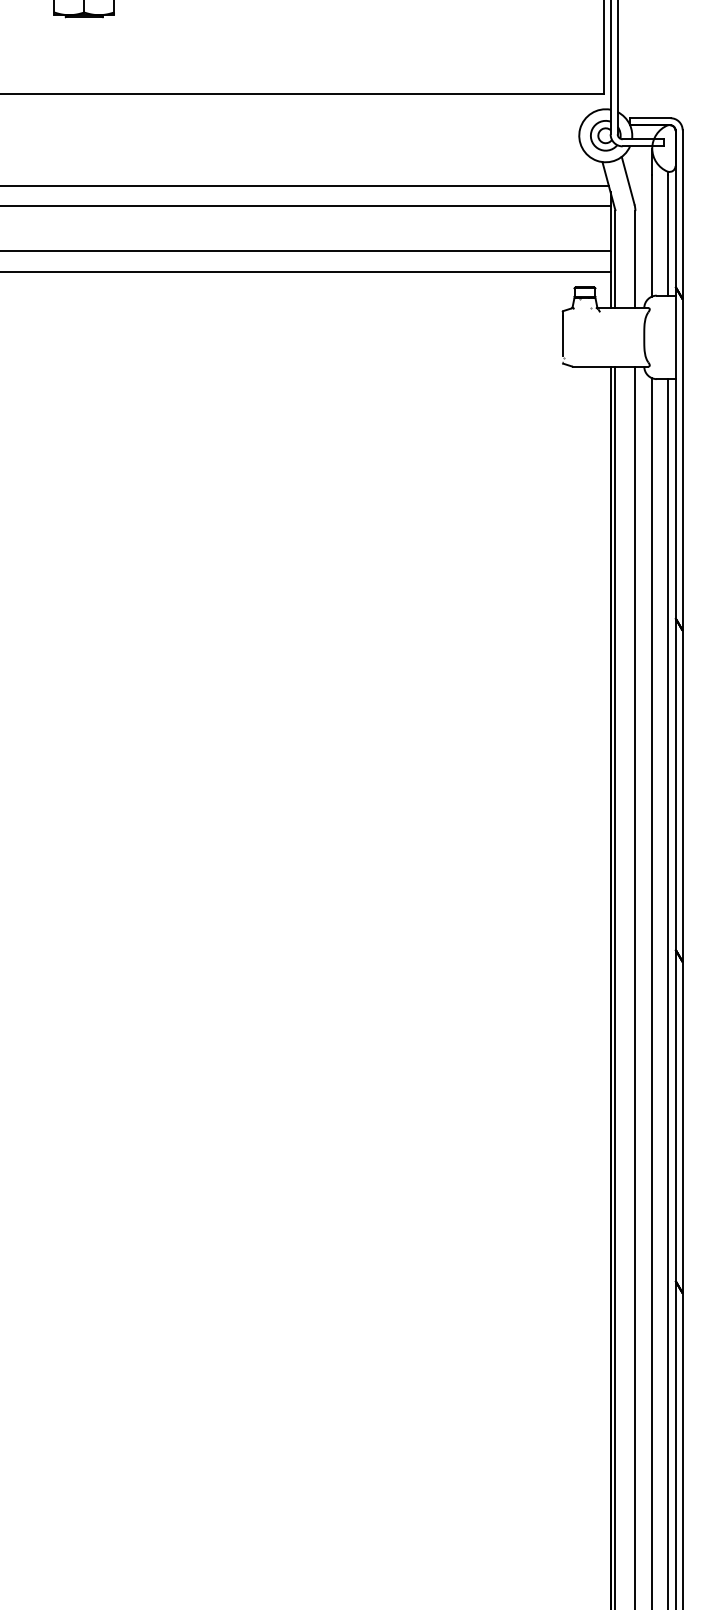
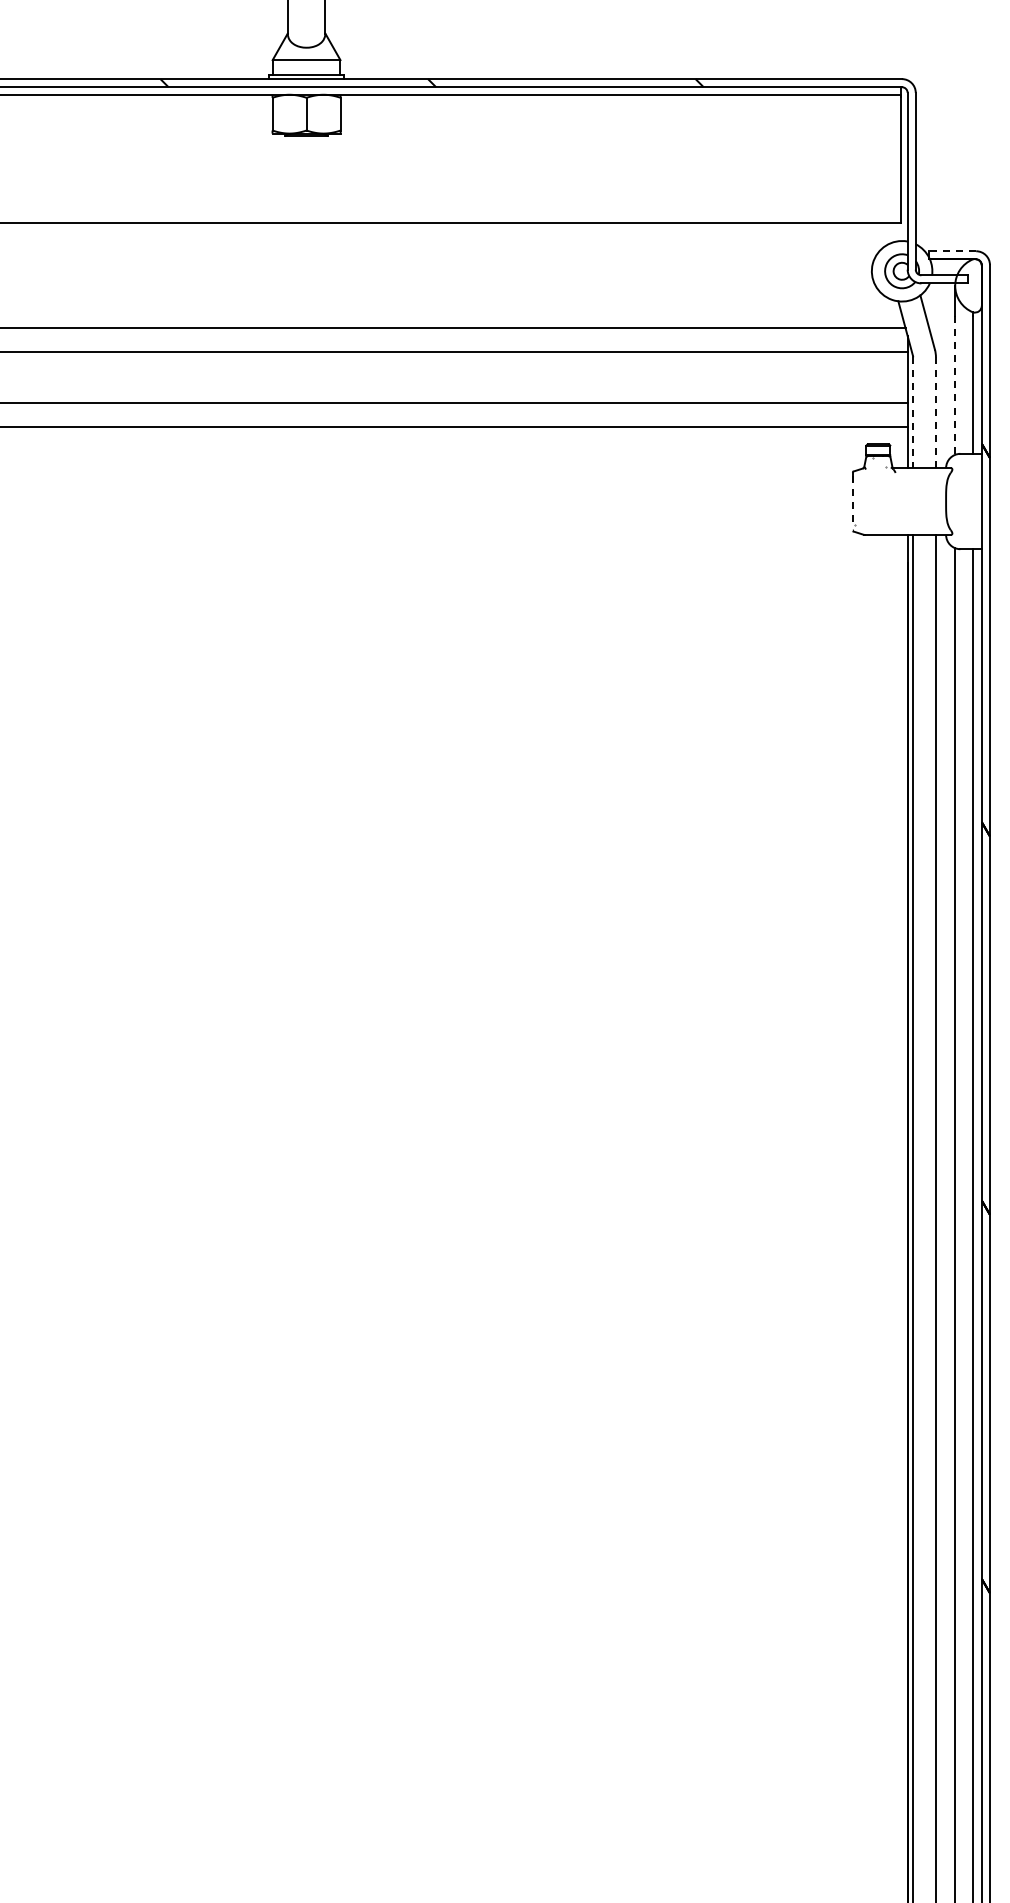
line: (649, 118) -> (952, 251), solid -> dashed
line: (652, 235) -> (955, 385), solid -> dashed
line: (635, 259) -> (935, 412), solid -> dashed
line: (615, 260) -> (913, 413), solid -> dashed
line: (562, 337) -> (852, 501), solid -> dashed

